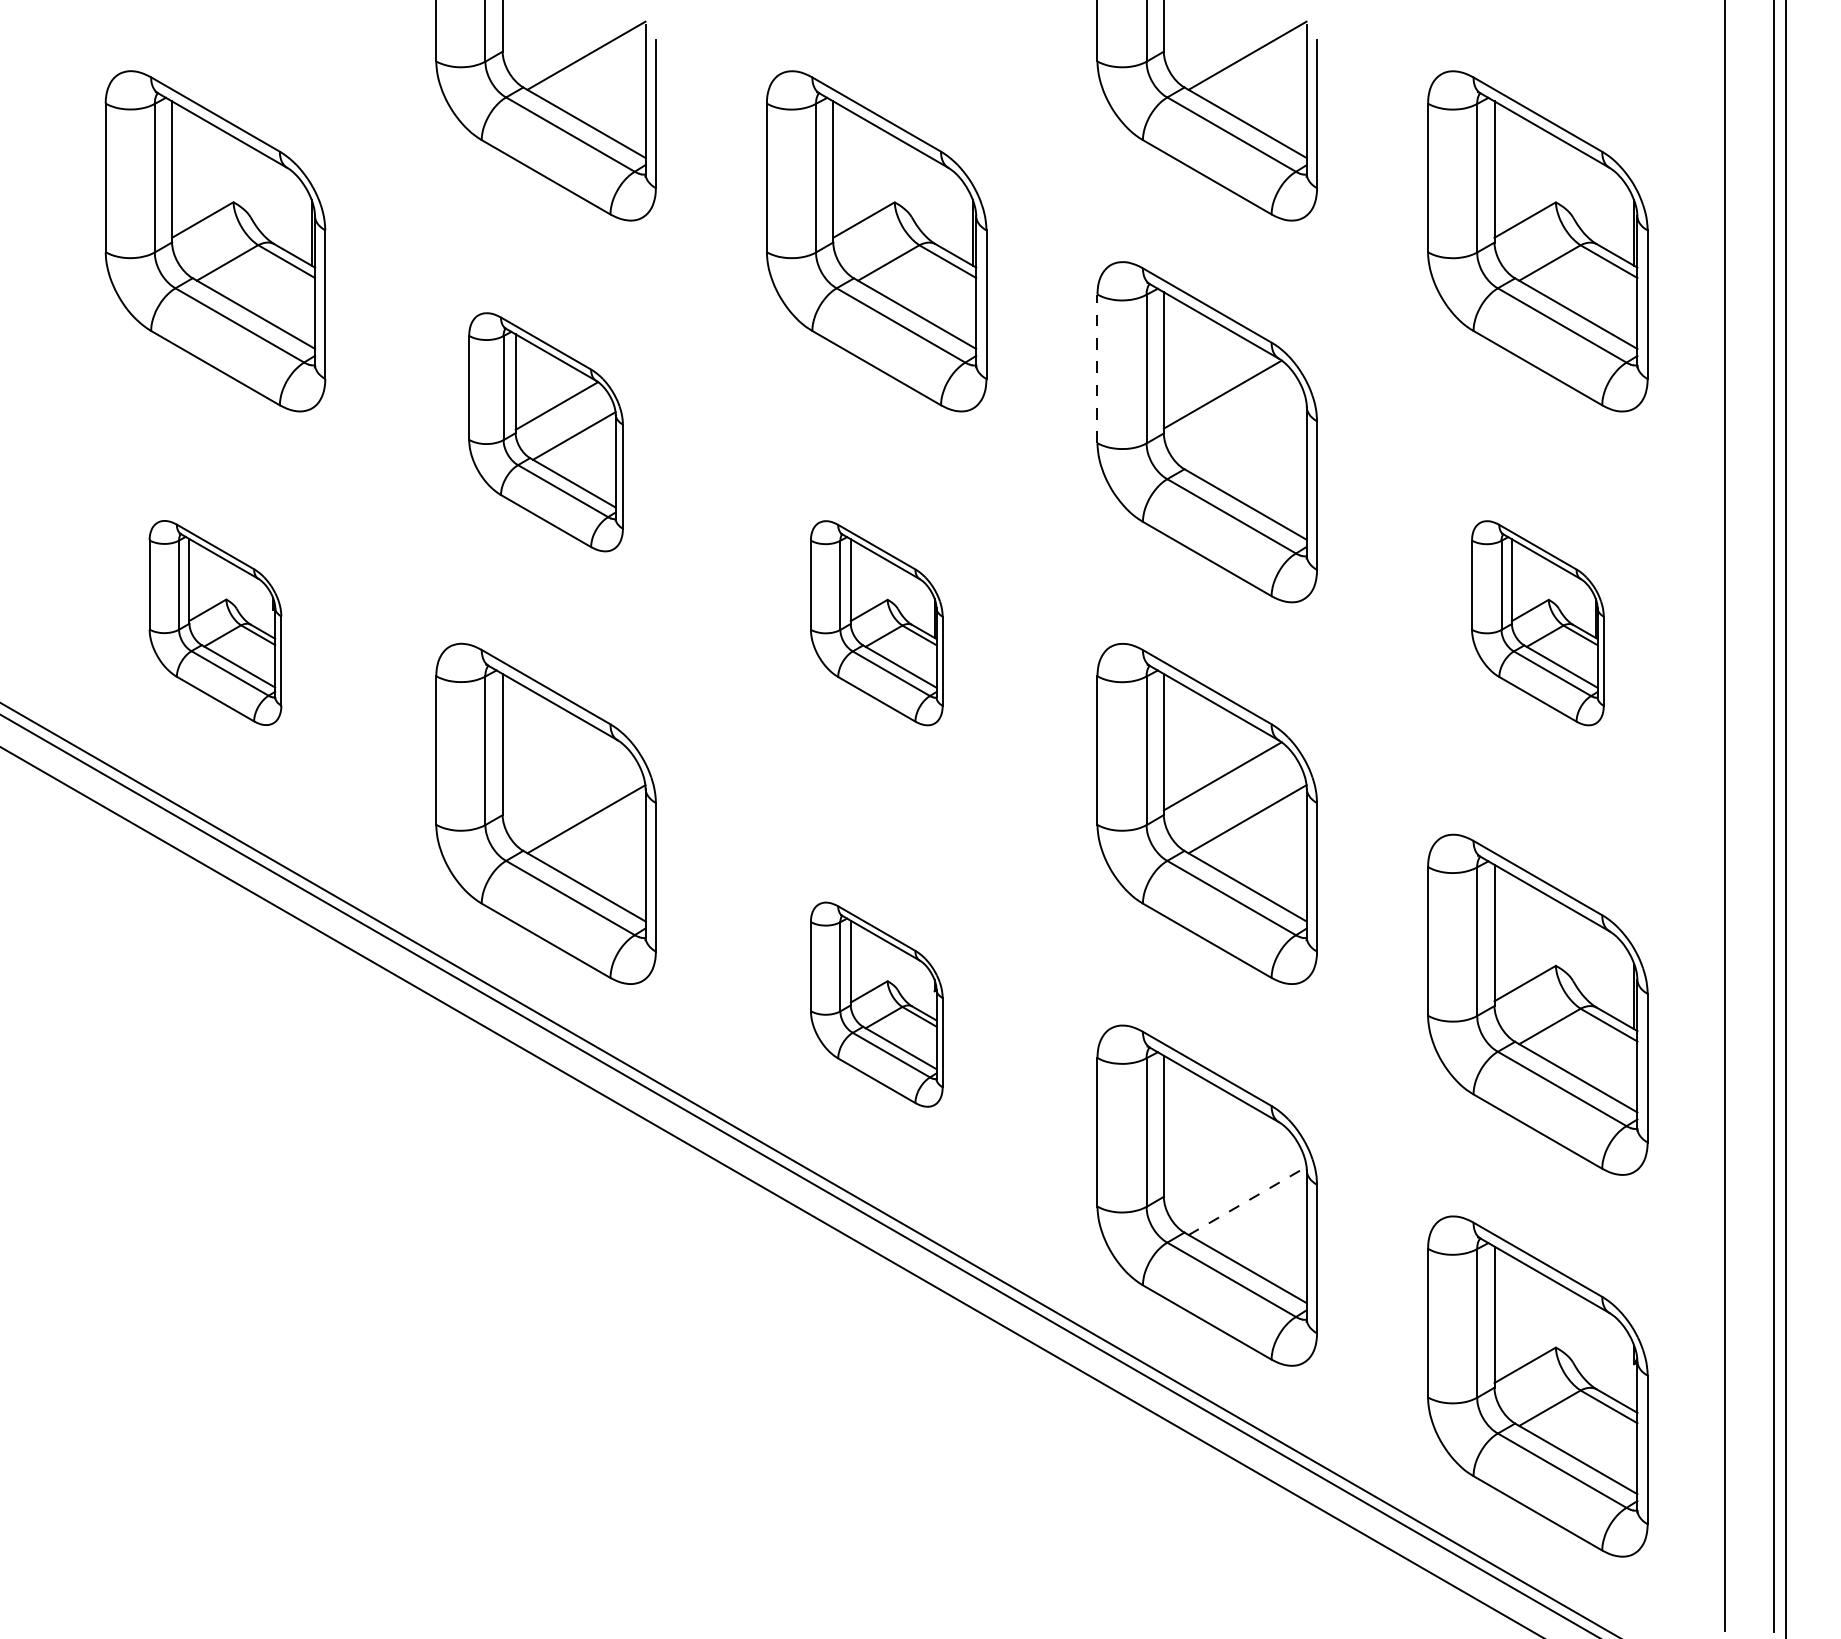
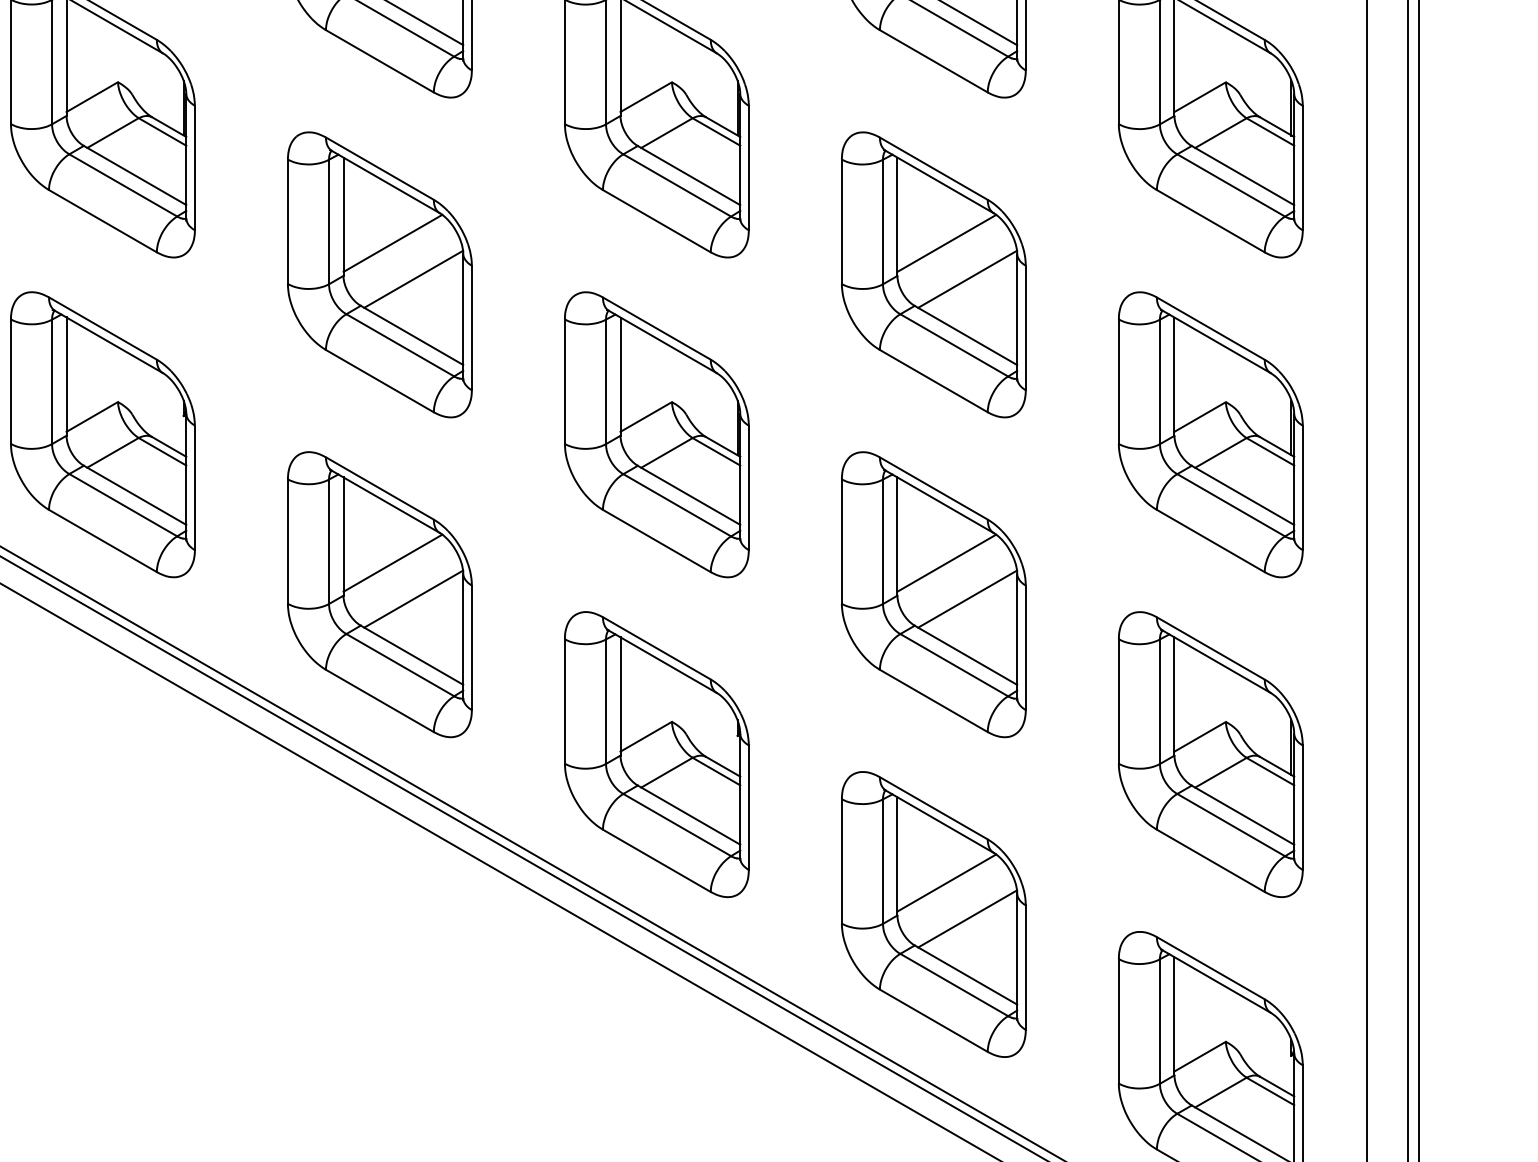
line: (1097, 368) -> (841, 221), dashed -> solid
part: (545, 432) -> (379, 275), size x1.43
line: (1247, 437) -> (967, 279), added
part: (215, 622) -> (102, 434), size x1.67
part: (876, 623) -> (656, 435), size x1.67
part: (1537, 623) -> (1210, 435), size x1.67
line: (561, 776) -> (392, 563), added
part: (876, 1004) -> (656, 754), size x1.67
line: (1222, 1158) -> (946, 883), added
line: (1248, 1200) -> (968, 918), dashed -> solid

